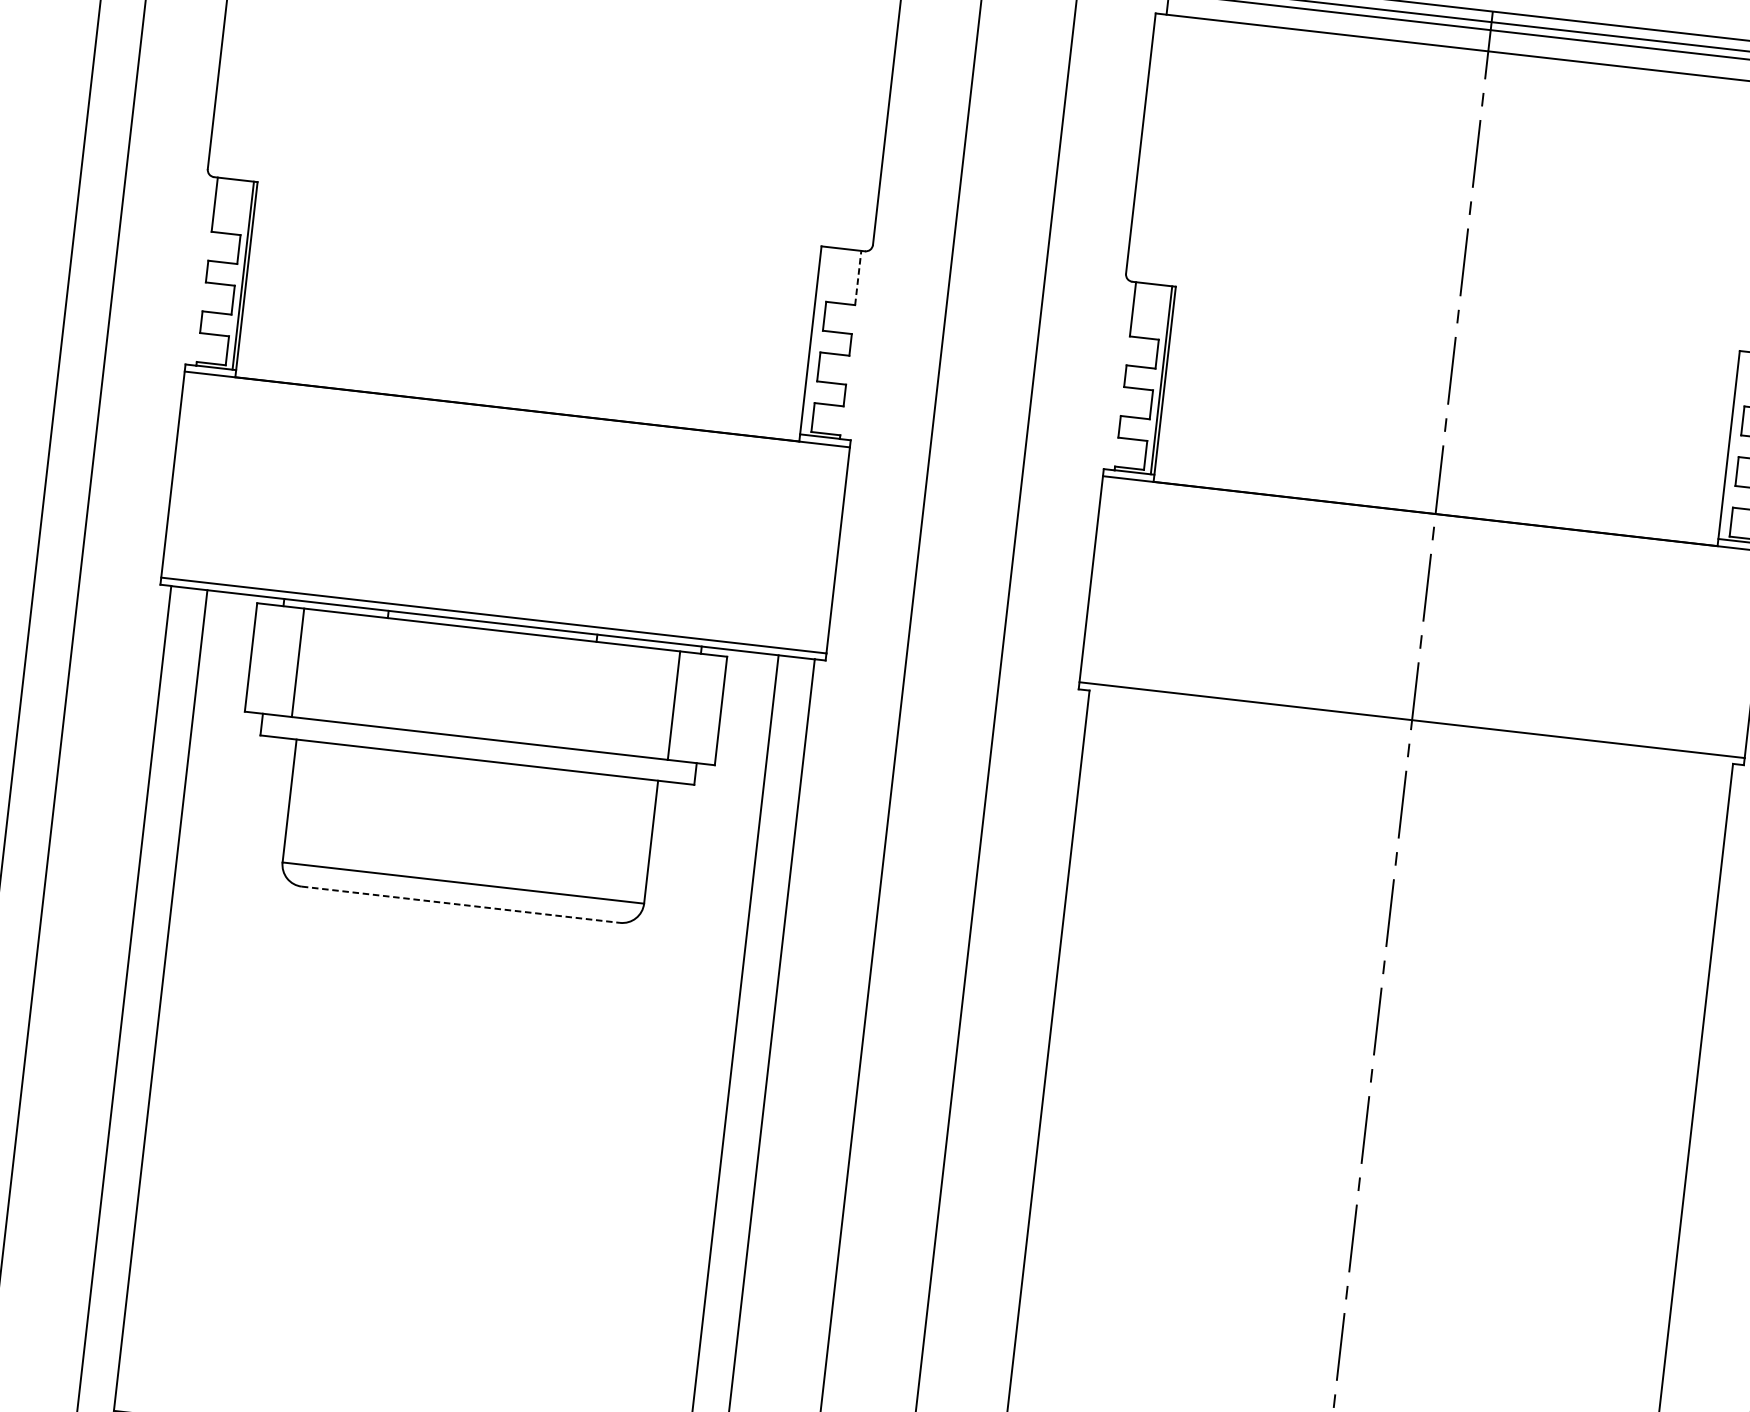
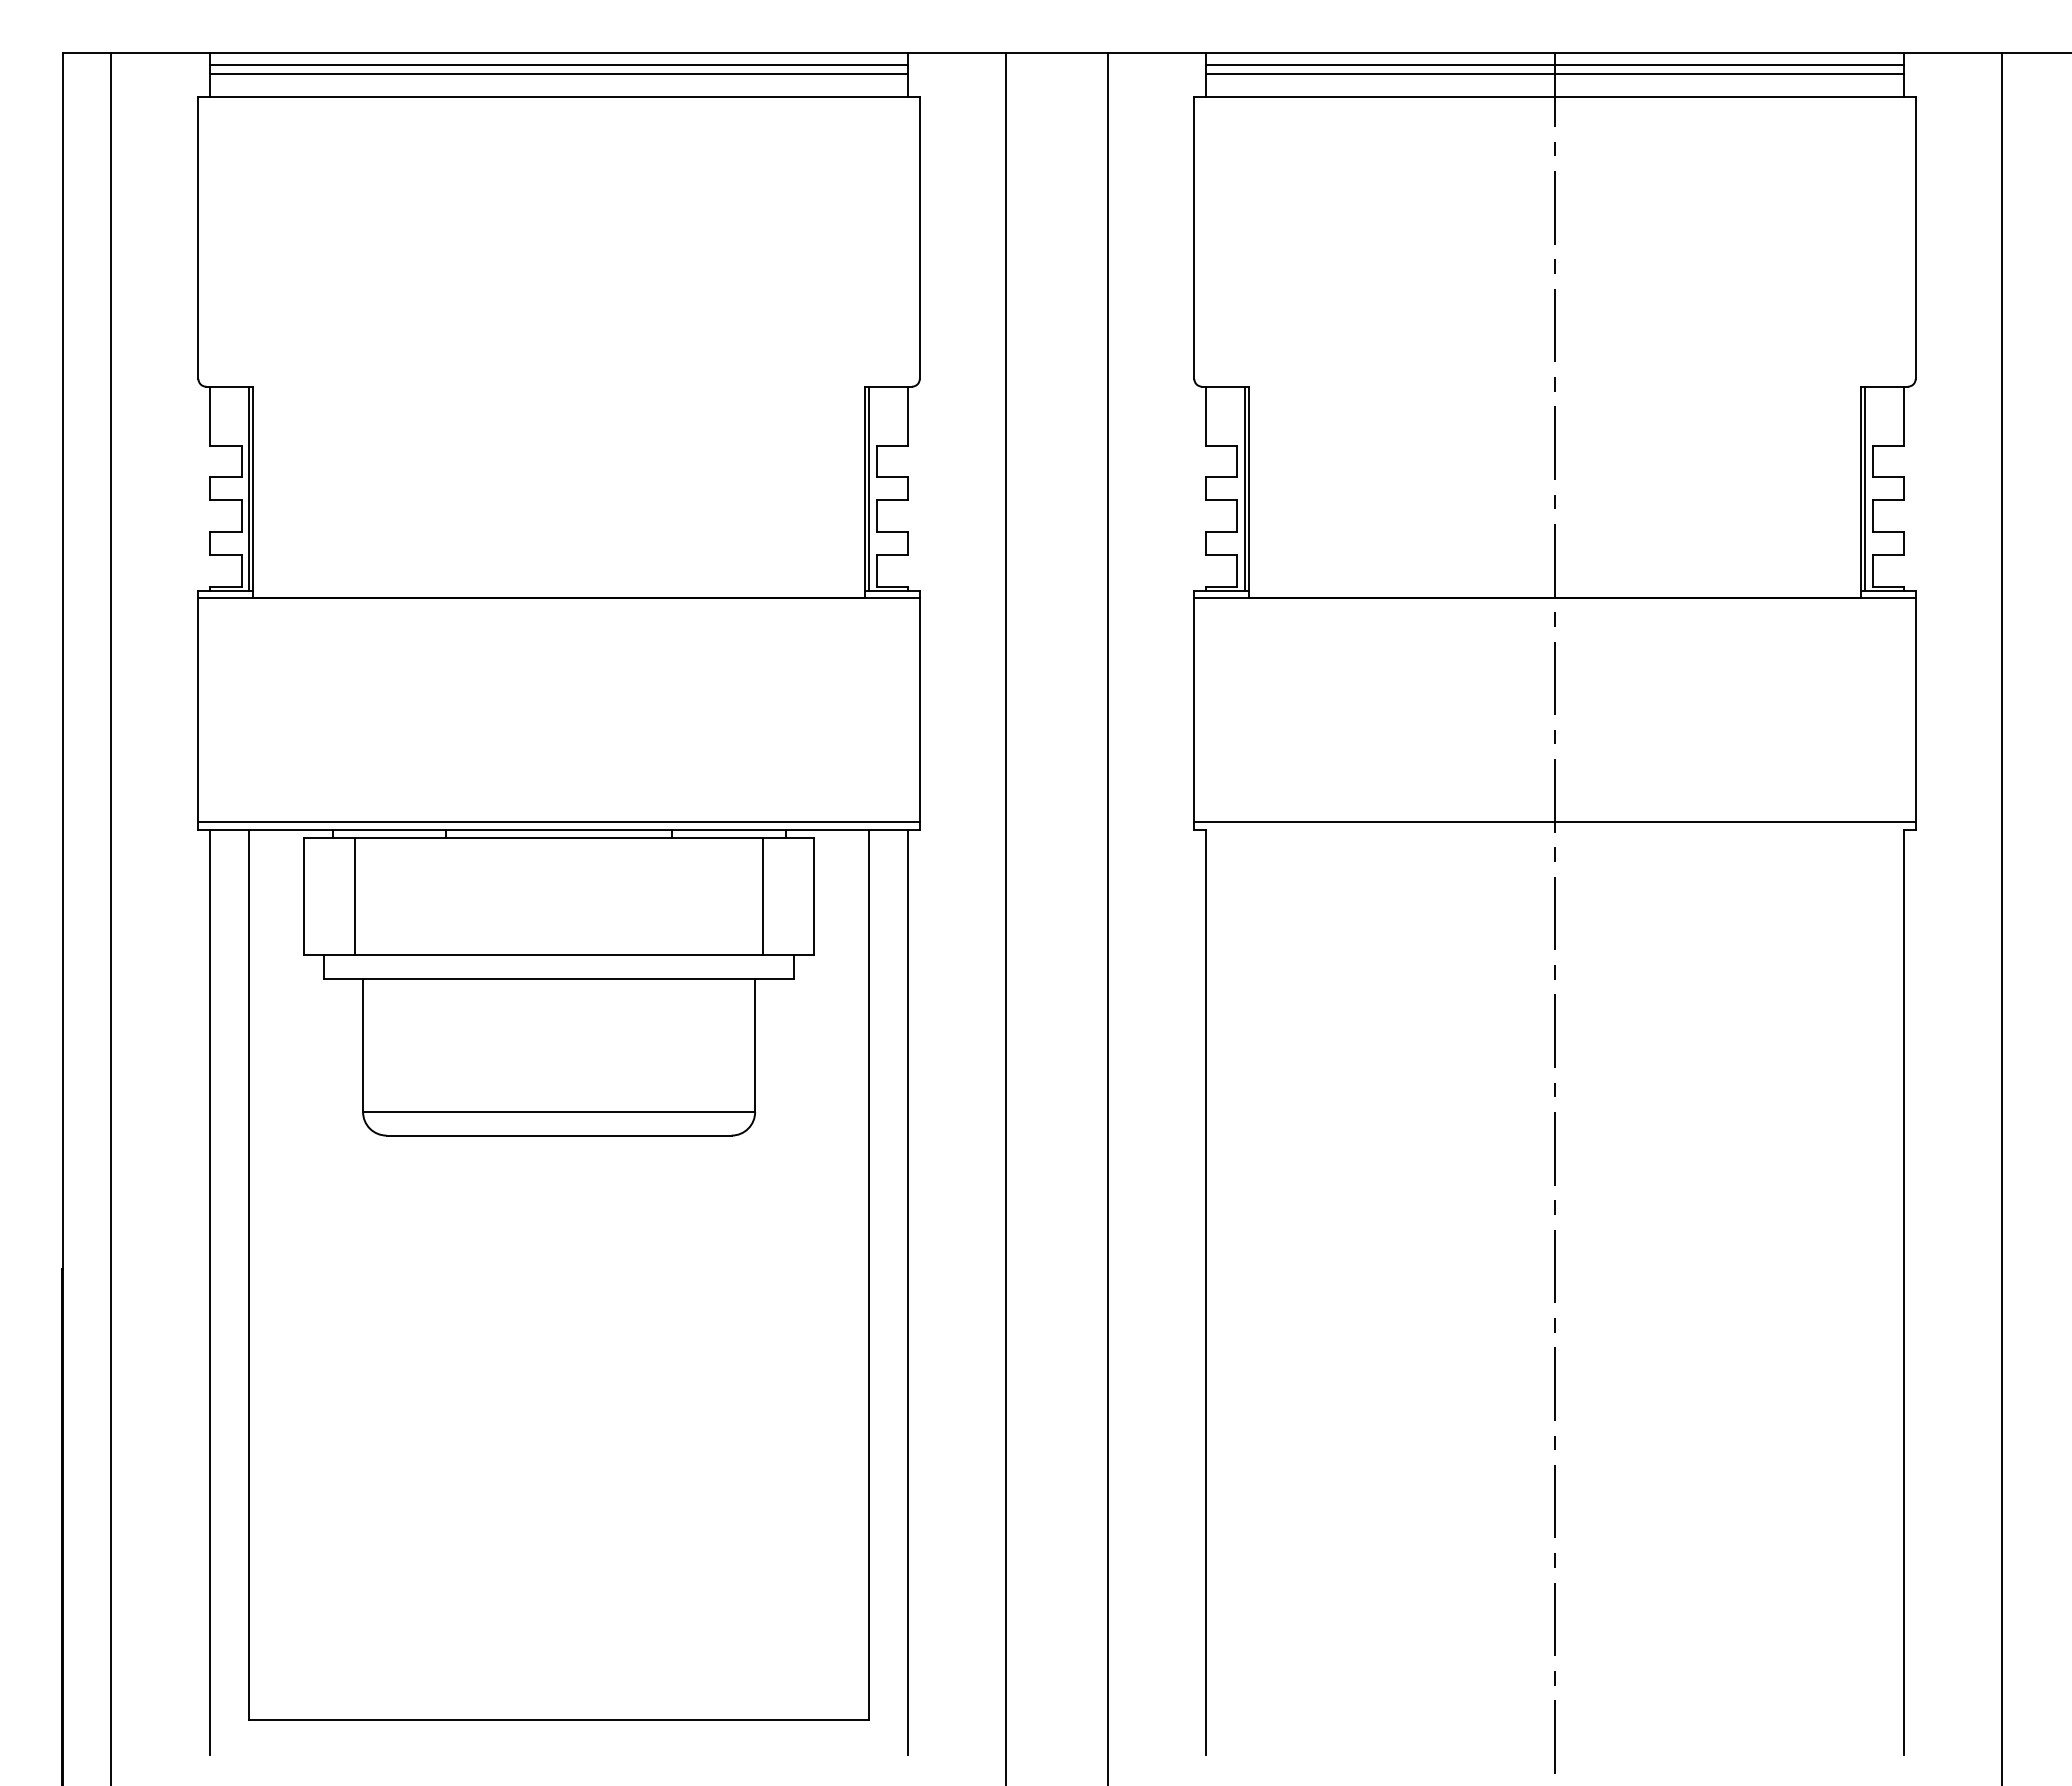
line: (858, 277) -> (908, 415), dashed -> solid
line: (814, 340) -> (868, 488), added
line: (1732, 445) -> (1864, 488), added
line: (461, 904) -> (559, 1135), dashed -> solid

